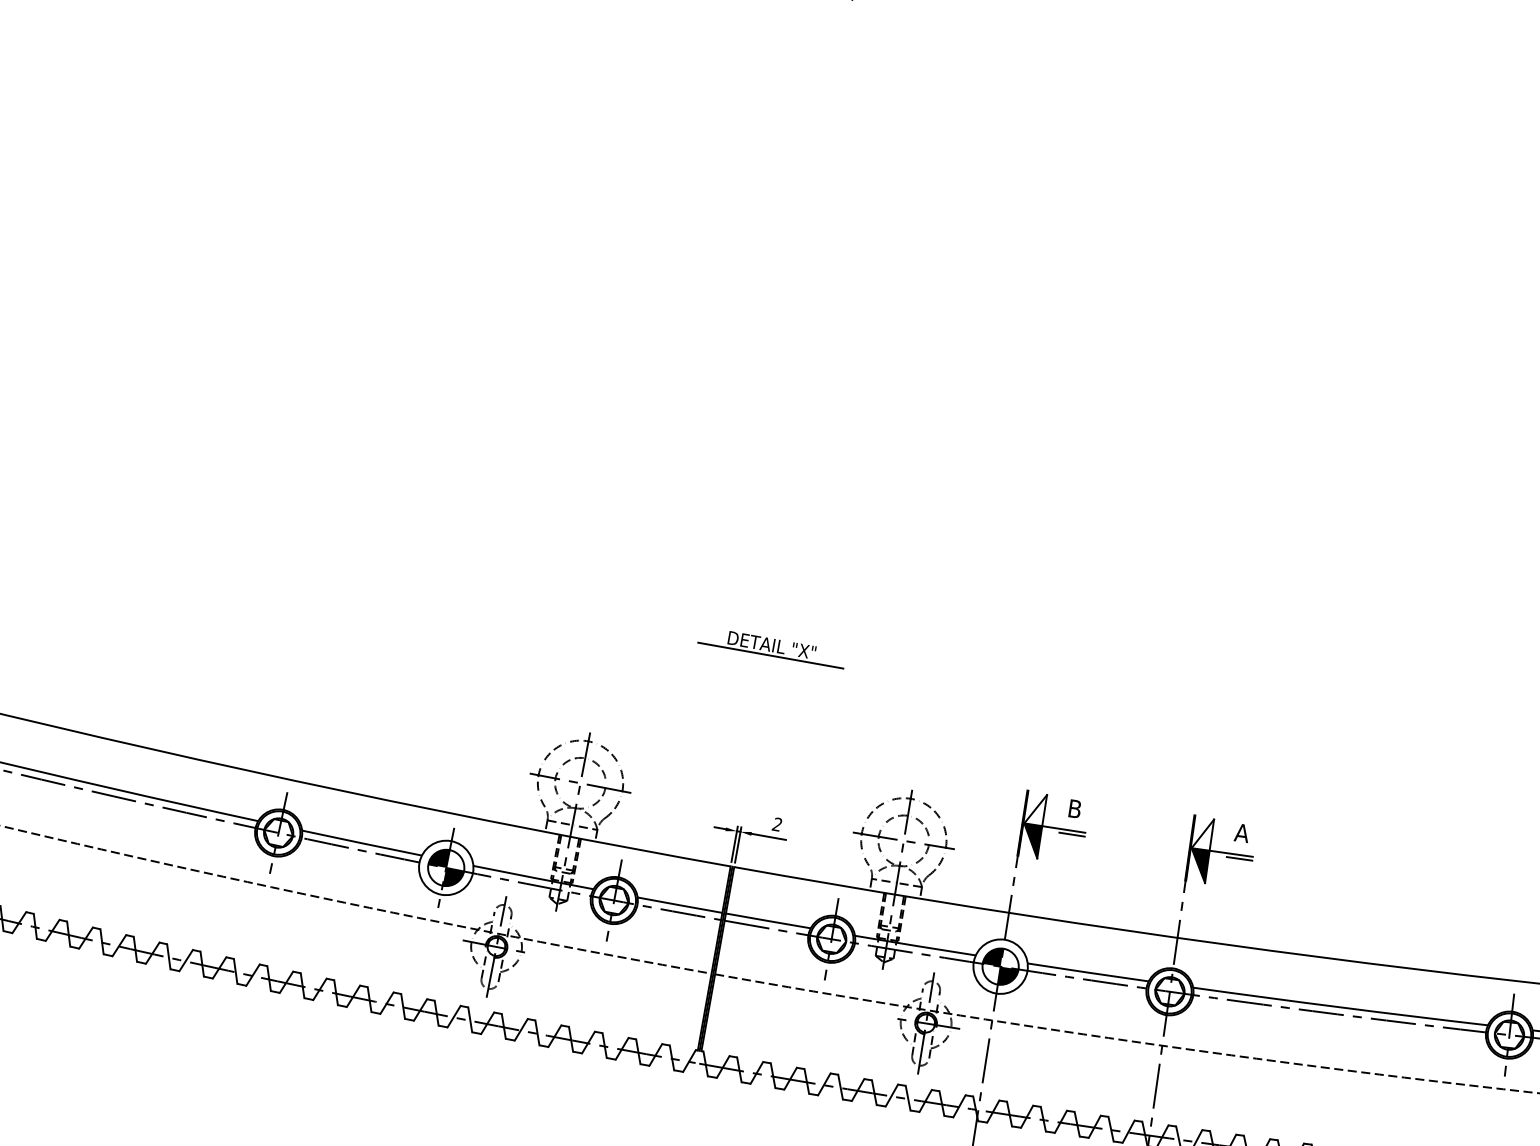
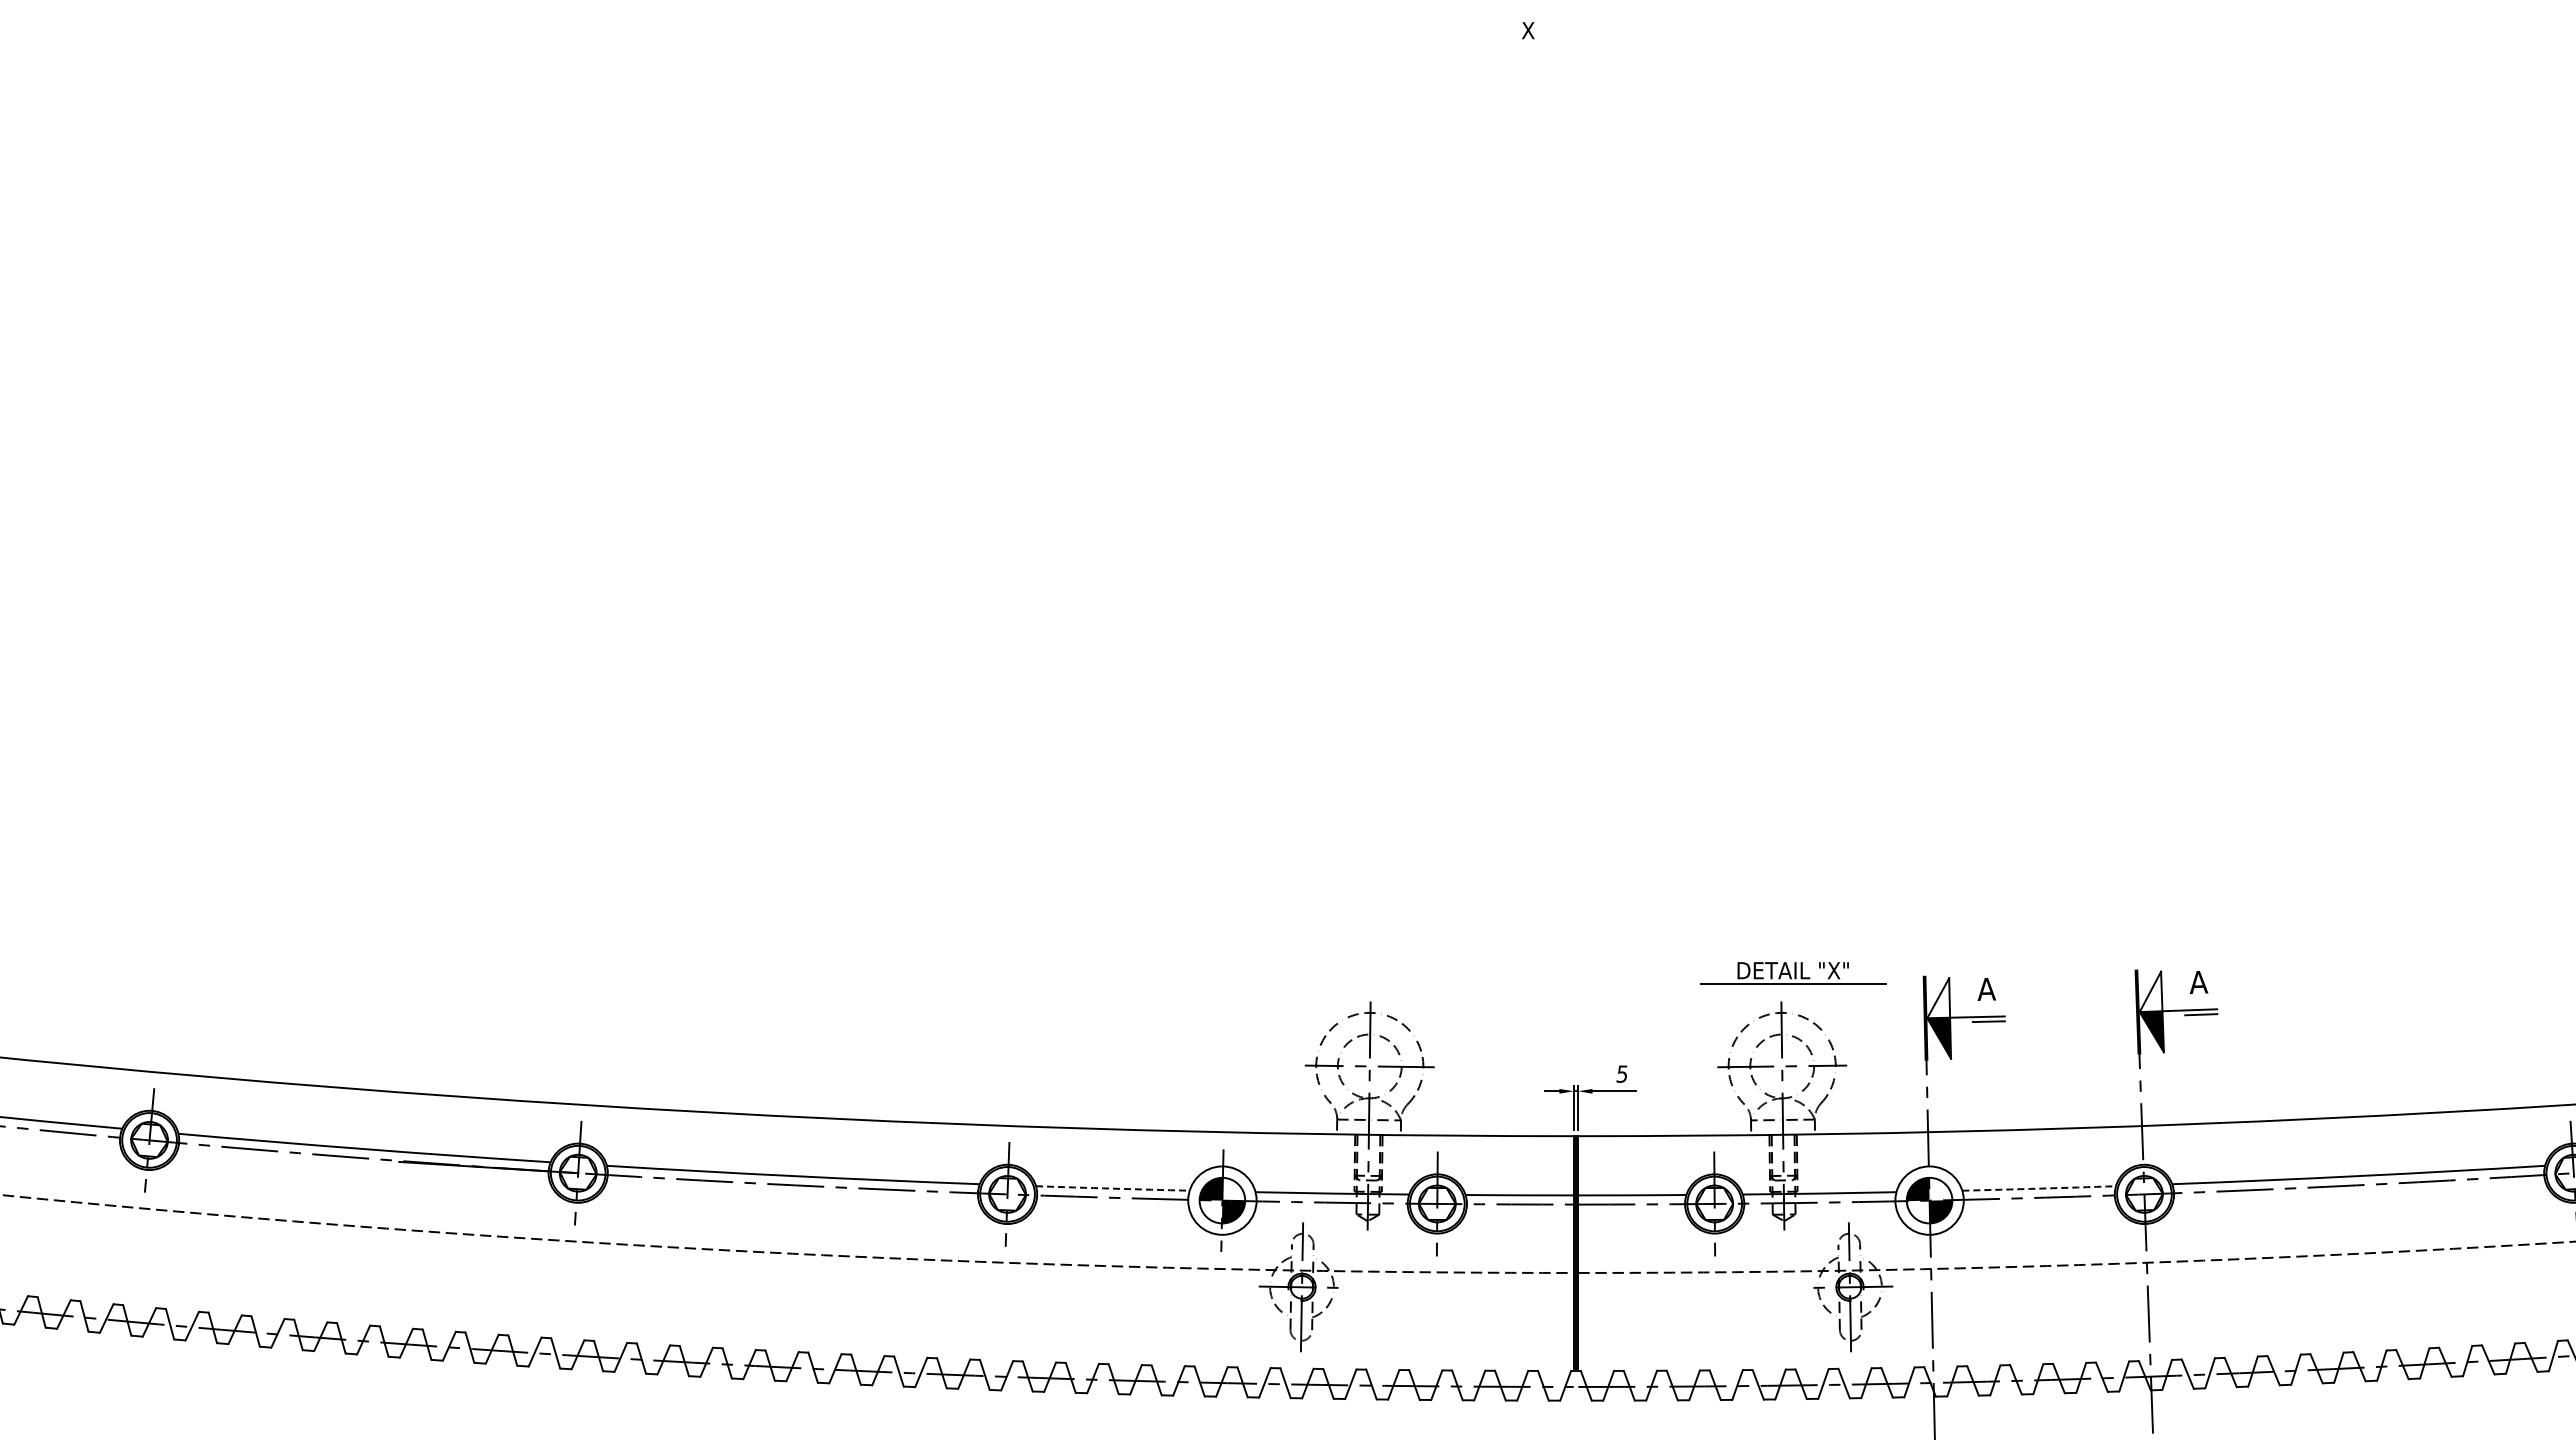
part: (771, 647) -> (1793, 973), moved
text: (1074, 809) -> (1986, 989), B -> A
text: (776, 823) -> (1621, 1073), 2 -> 5
arc: (361, 843) -> (1112, 1188), solid -> dashed
arc: (1088, 972) -> (2039, 1188), solid -> dashed

